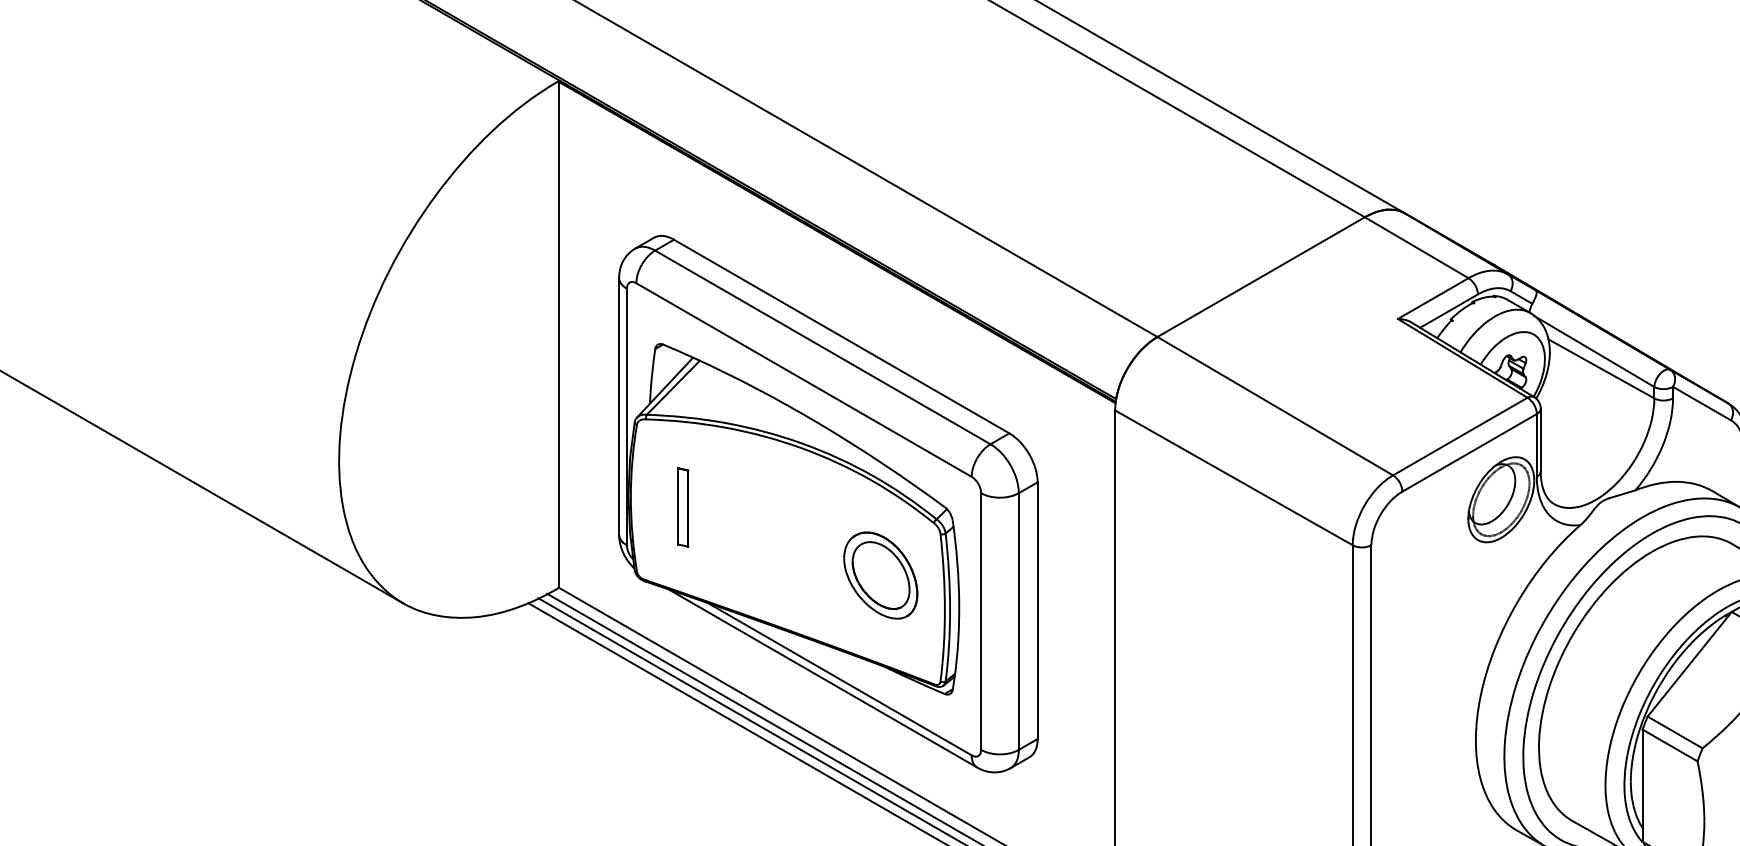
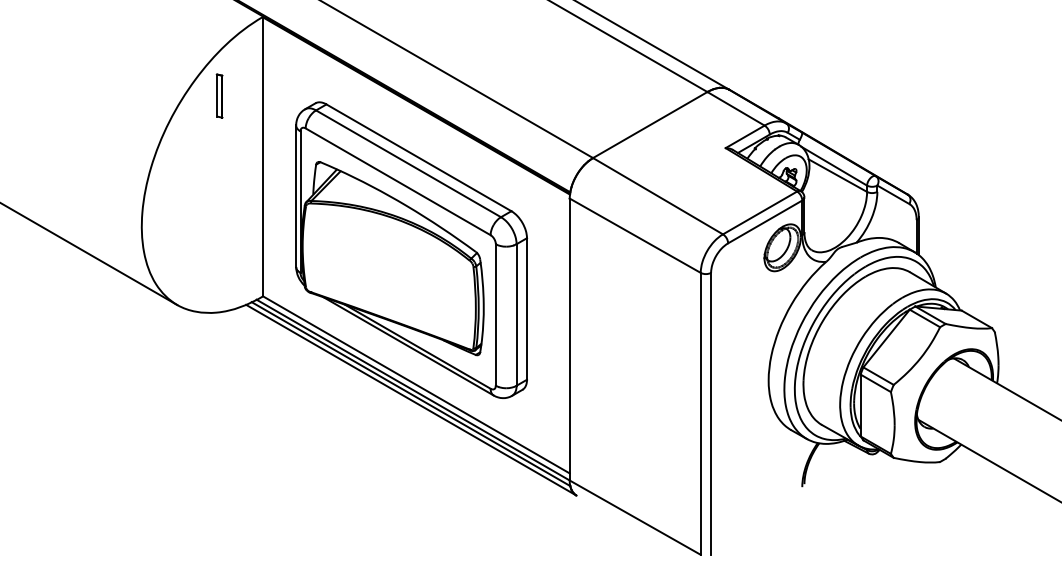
part: (683, 506) -> (219, 95), moved
part: (880, 575) -> (440, 289), removed

